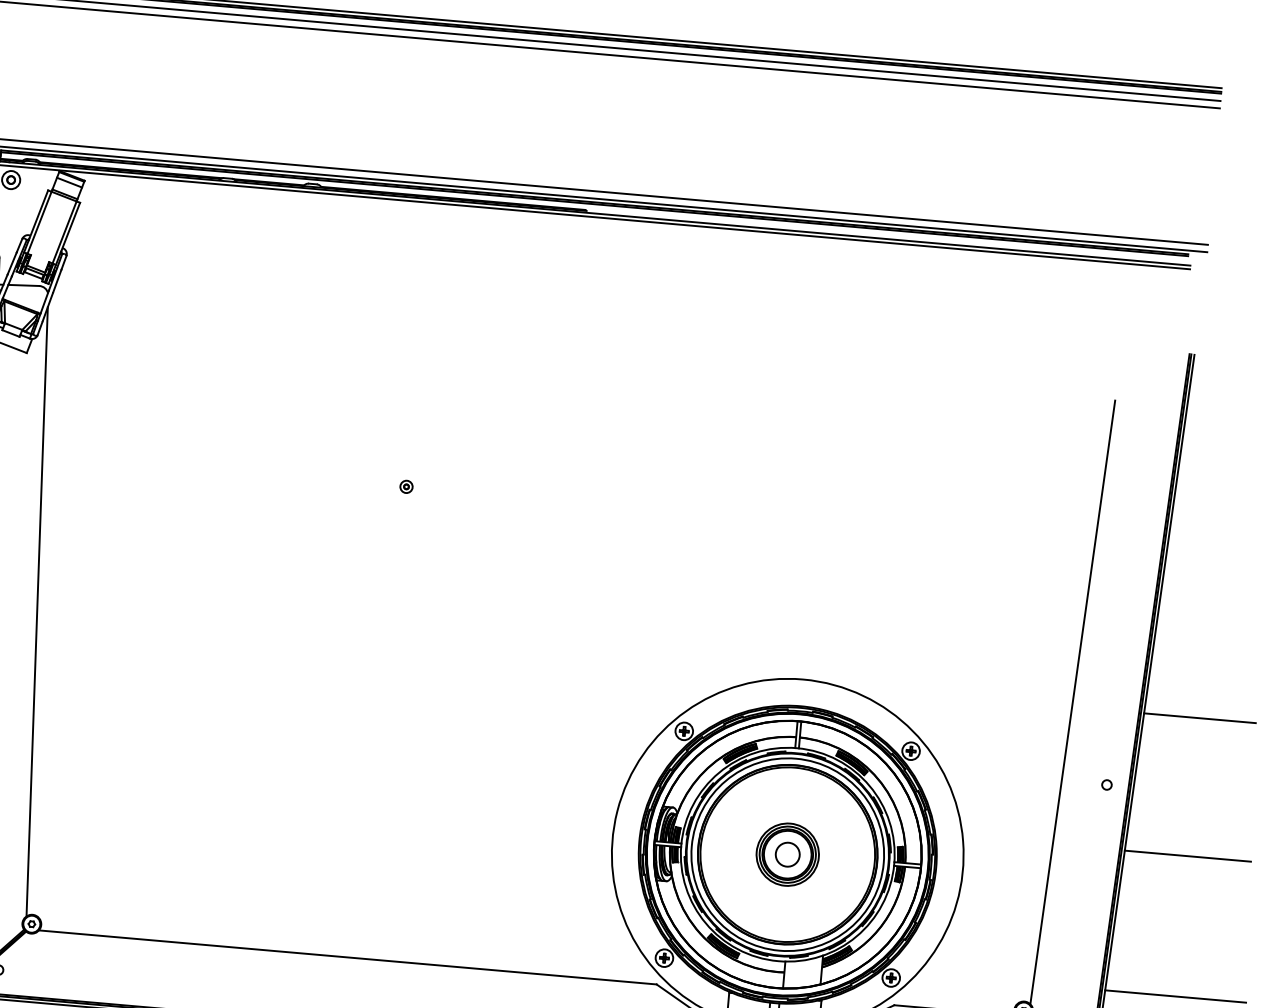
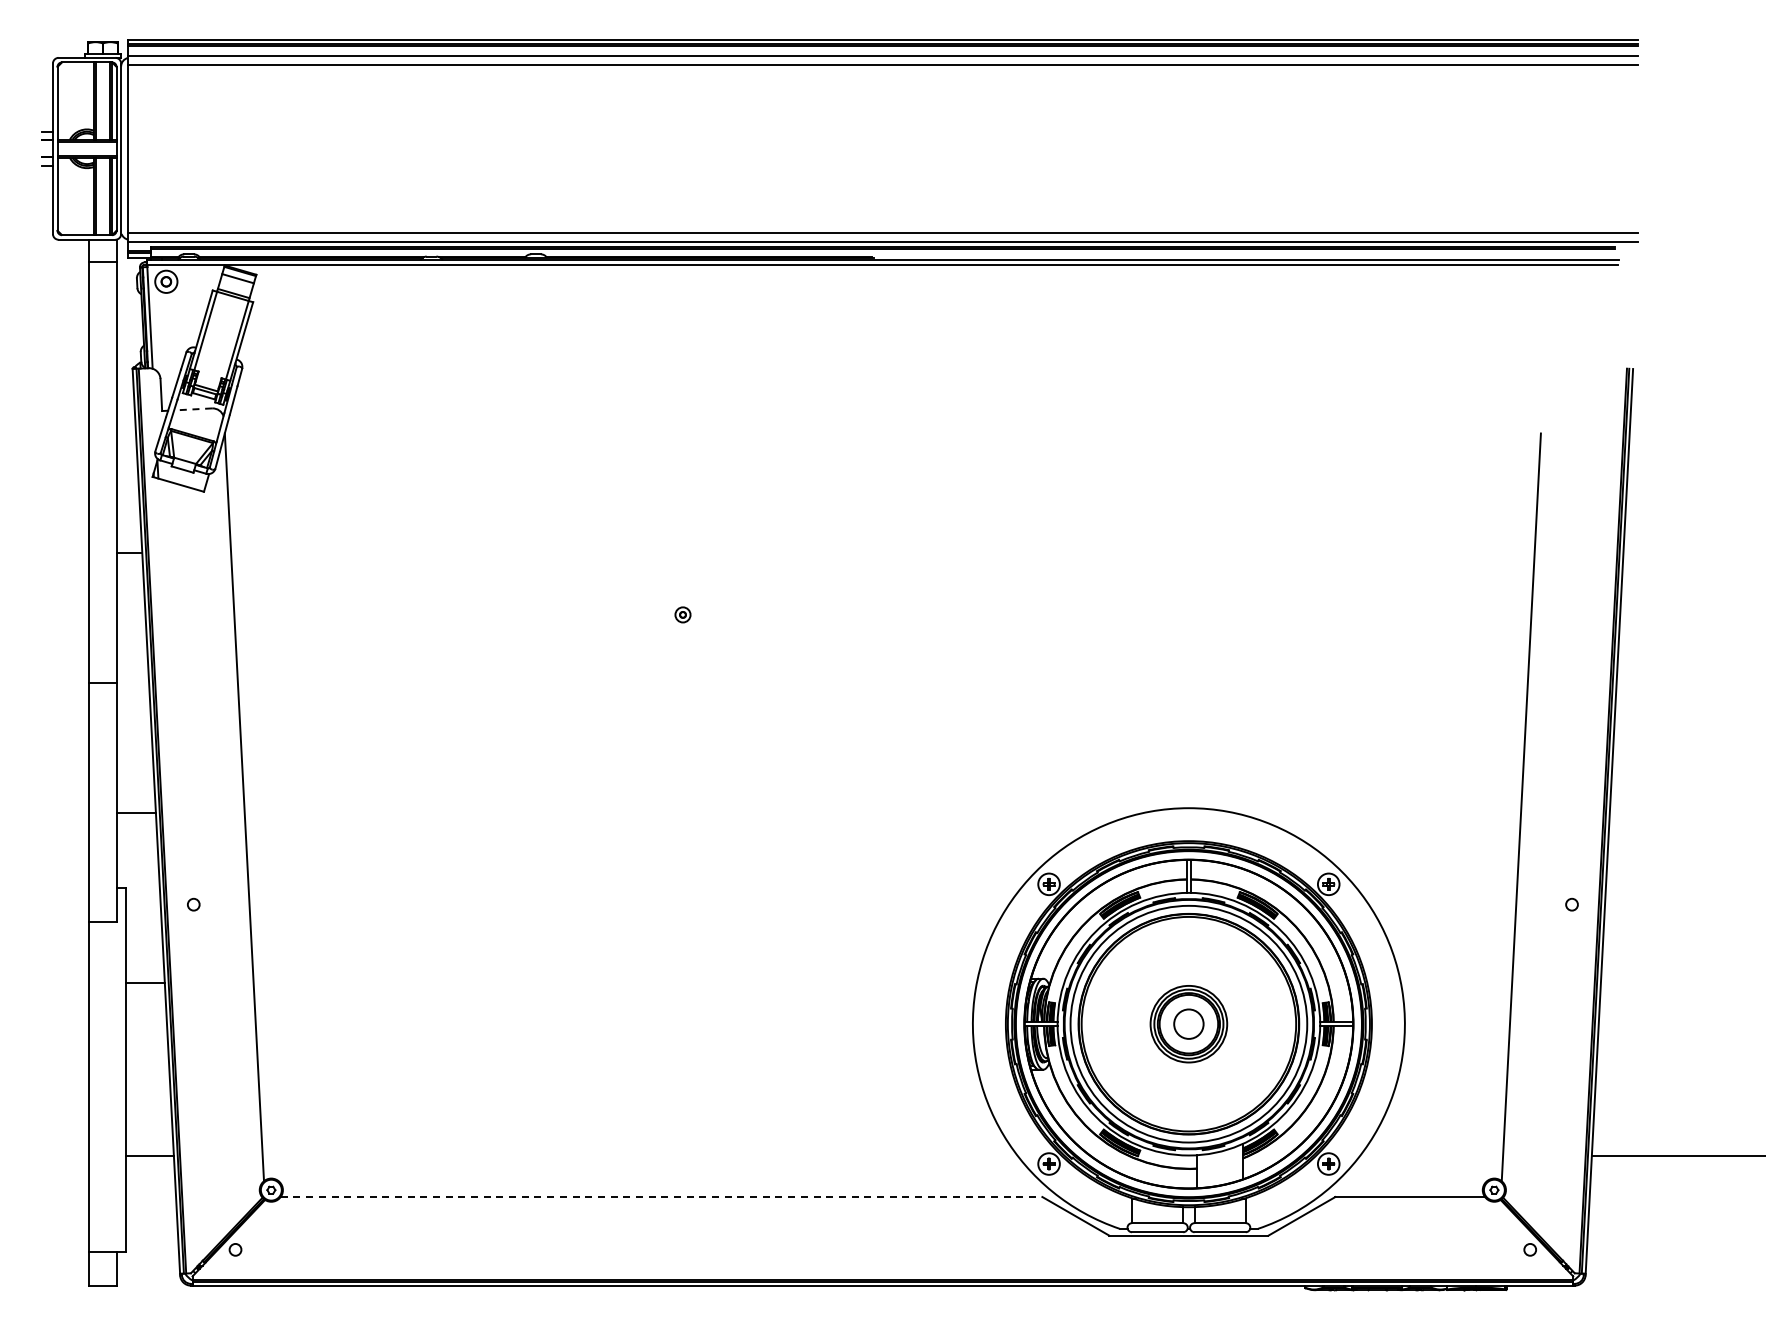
line: (23, 285) -> (192, 409), solid -> dashed
line: (1199, 718) -> (1678, 813), removed
line: (1187, 856) -> (1678, 983), removed
line: (347, 957) -> (661, 1197), solid -> dashed

